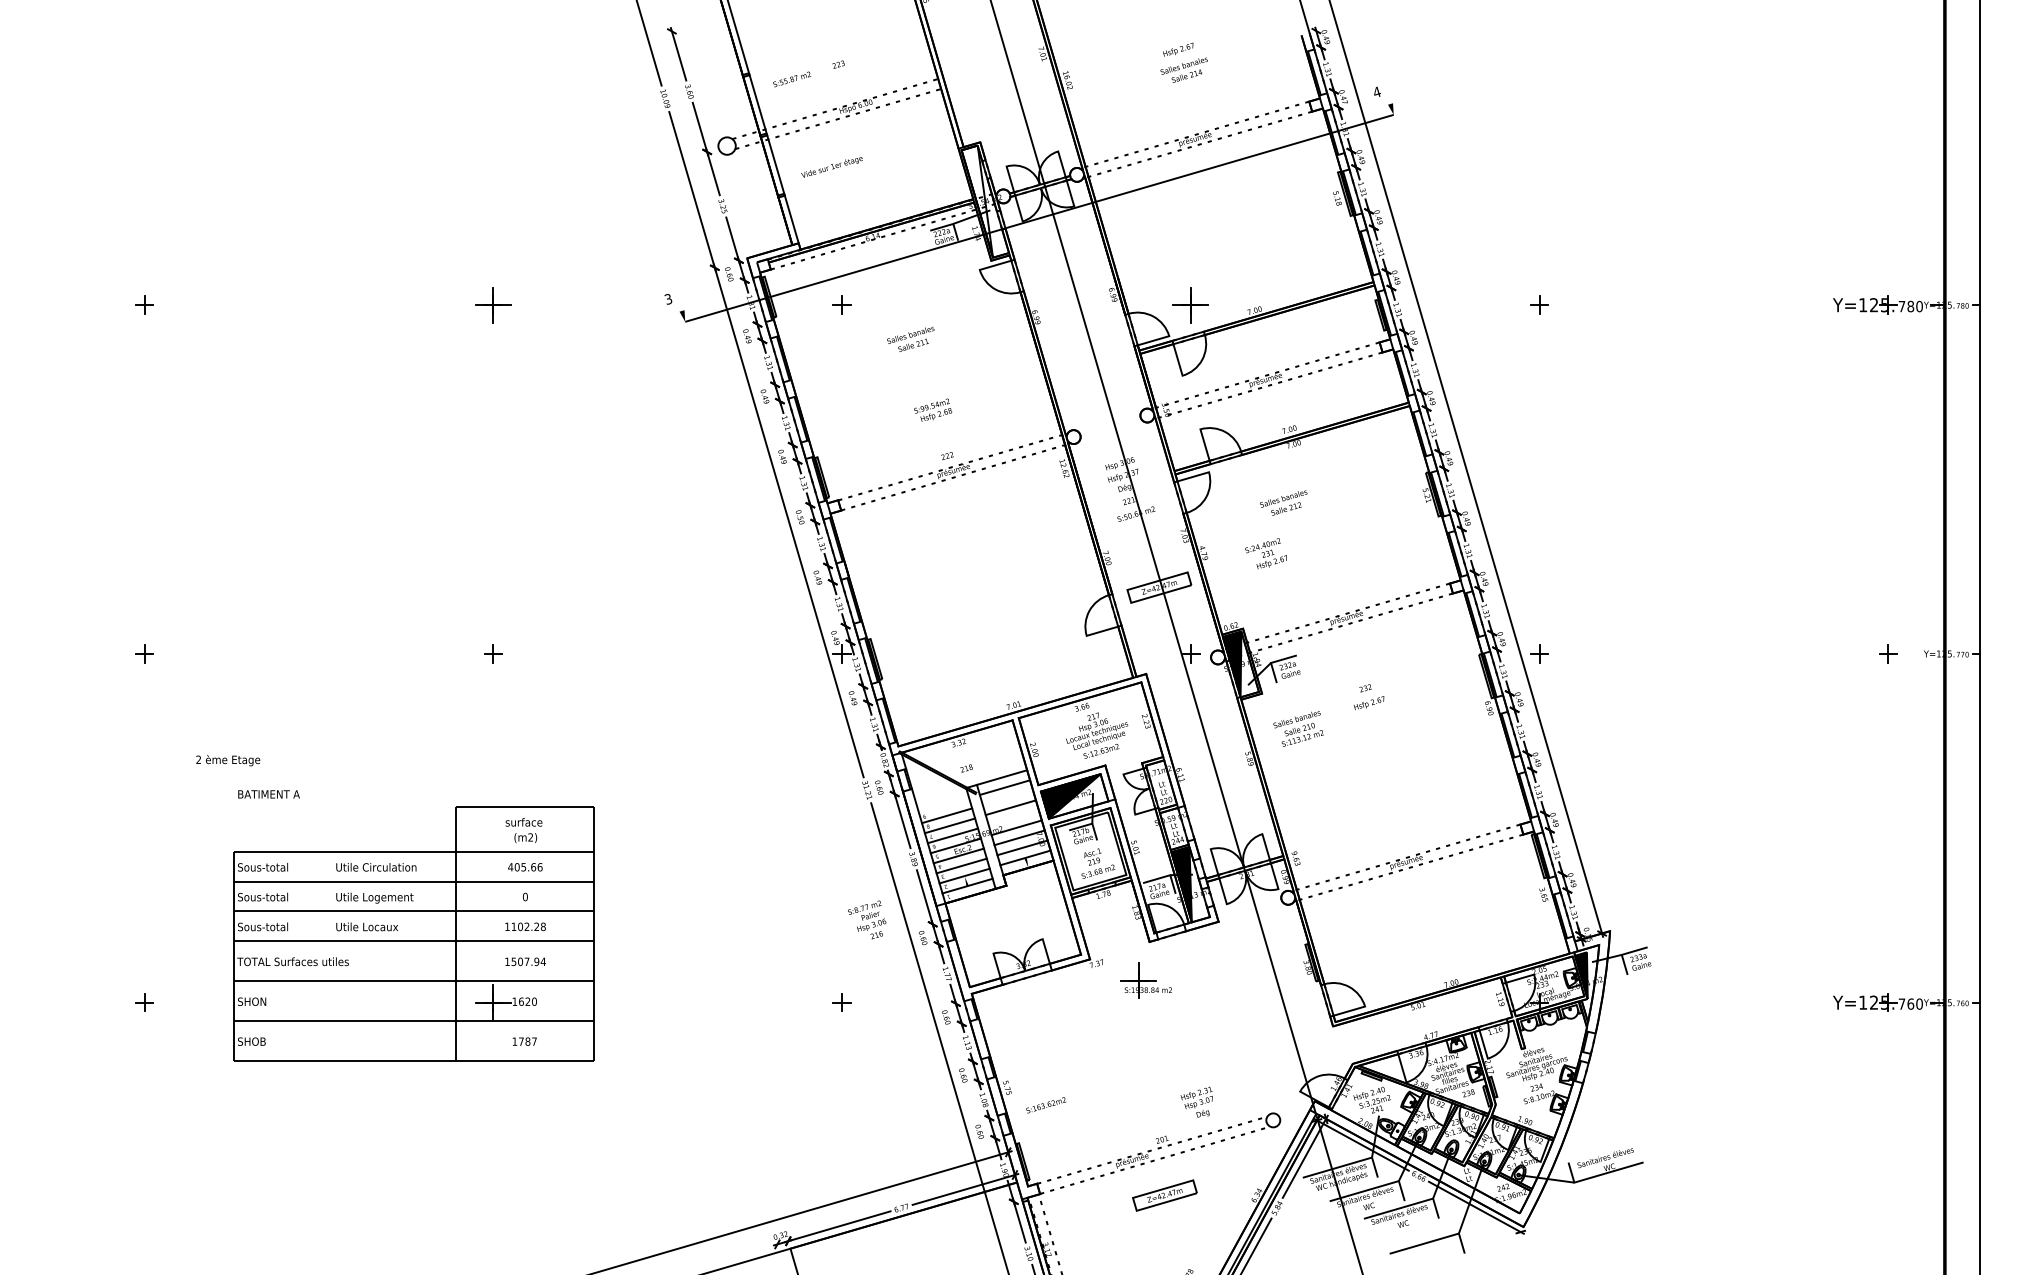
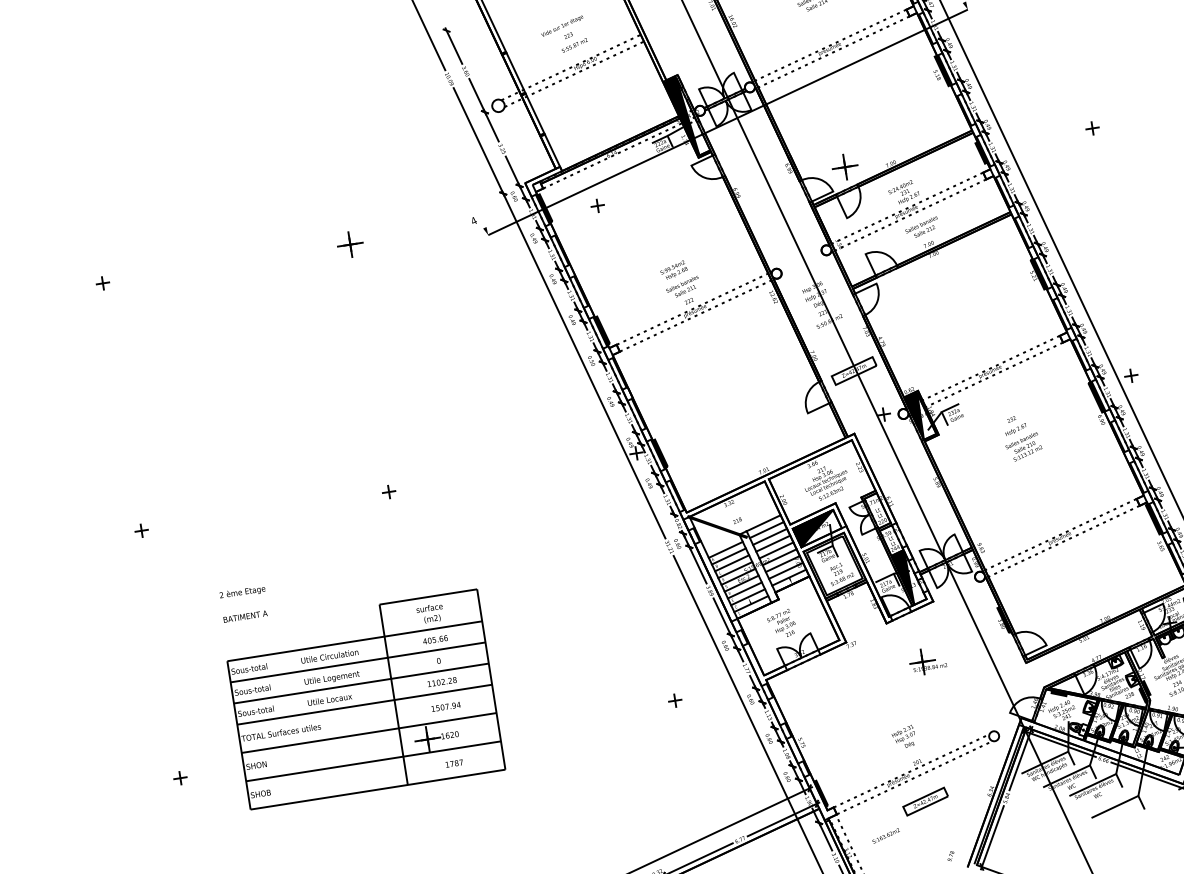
text: (792, 79) -> (575, 45), moved
text: (831, 167) -> (561, 26), moved
fill: (977, 201) -> (682, 117), added
text: (668, 298) -> (473, 220), 3 -> 4
text: (910, 339) -> (682, 287), moved
text: (1283, 502) -> (921, 227), moved
text: (1265, 553) -> (903, 192), moved
text: (1298, 728) -> (1023, 446), moved
text: (228, 760) -> (242, 592), moved
line: (1007, 797) -> (769, 536), added
line: (944, 805) -> (725, 549), added
line: (1013, 817) -> (776, 550), added
text: (867, 919) -> (781, 623), moved
part: (1145, 980) -> (927, 661), moved
text: (1196, 1101) -> (903, 736), moved
text: (1046, 1105) -> (886, 836), moved

